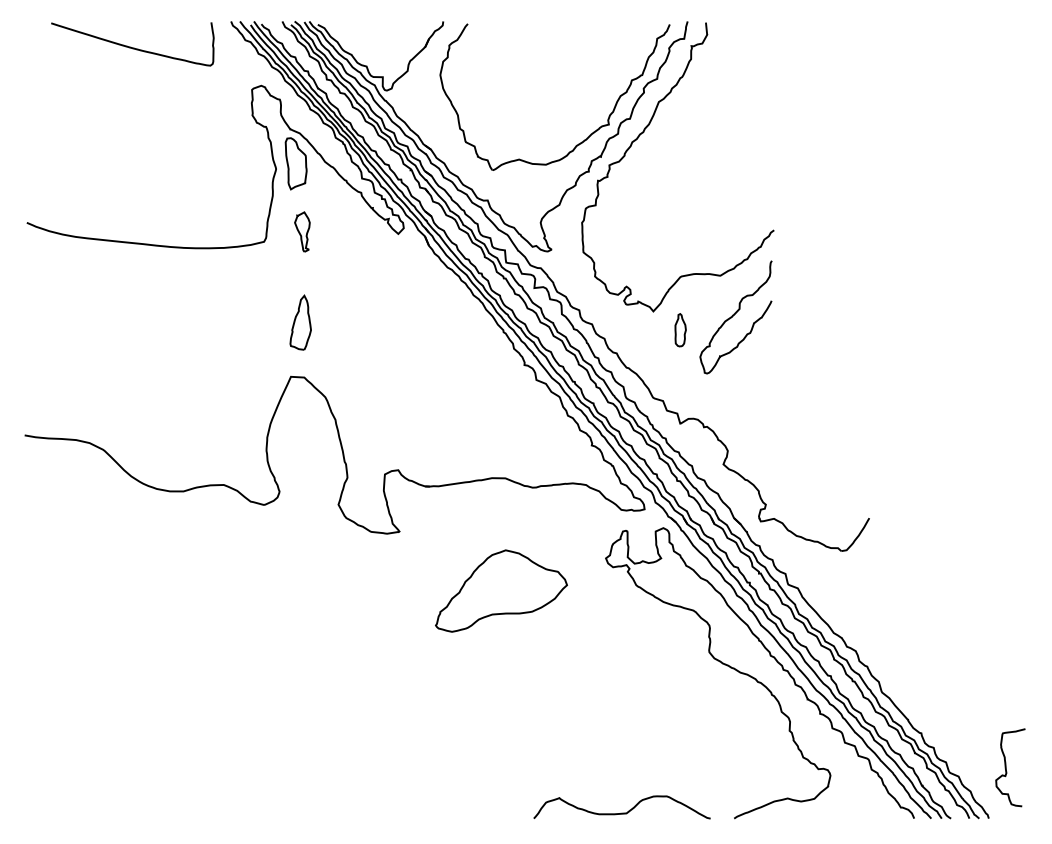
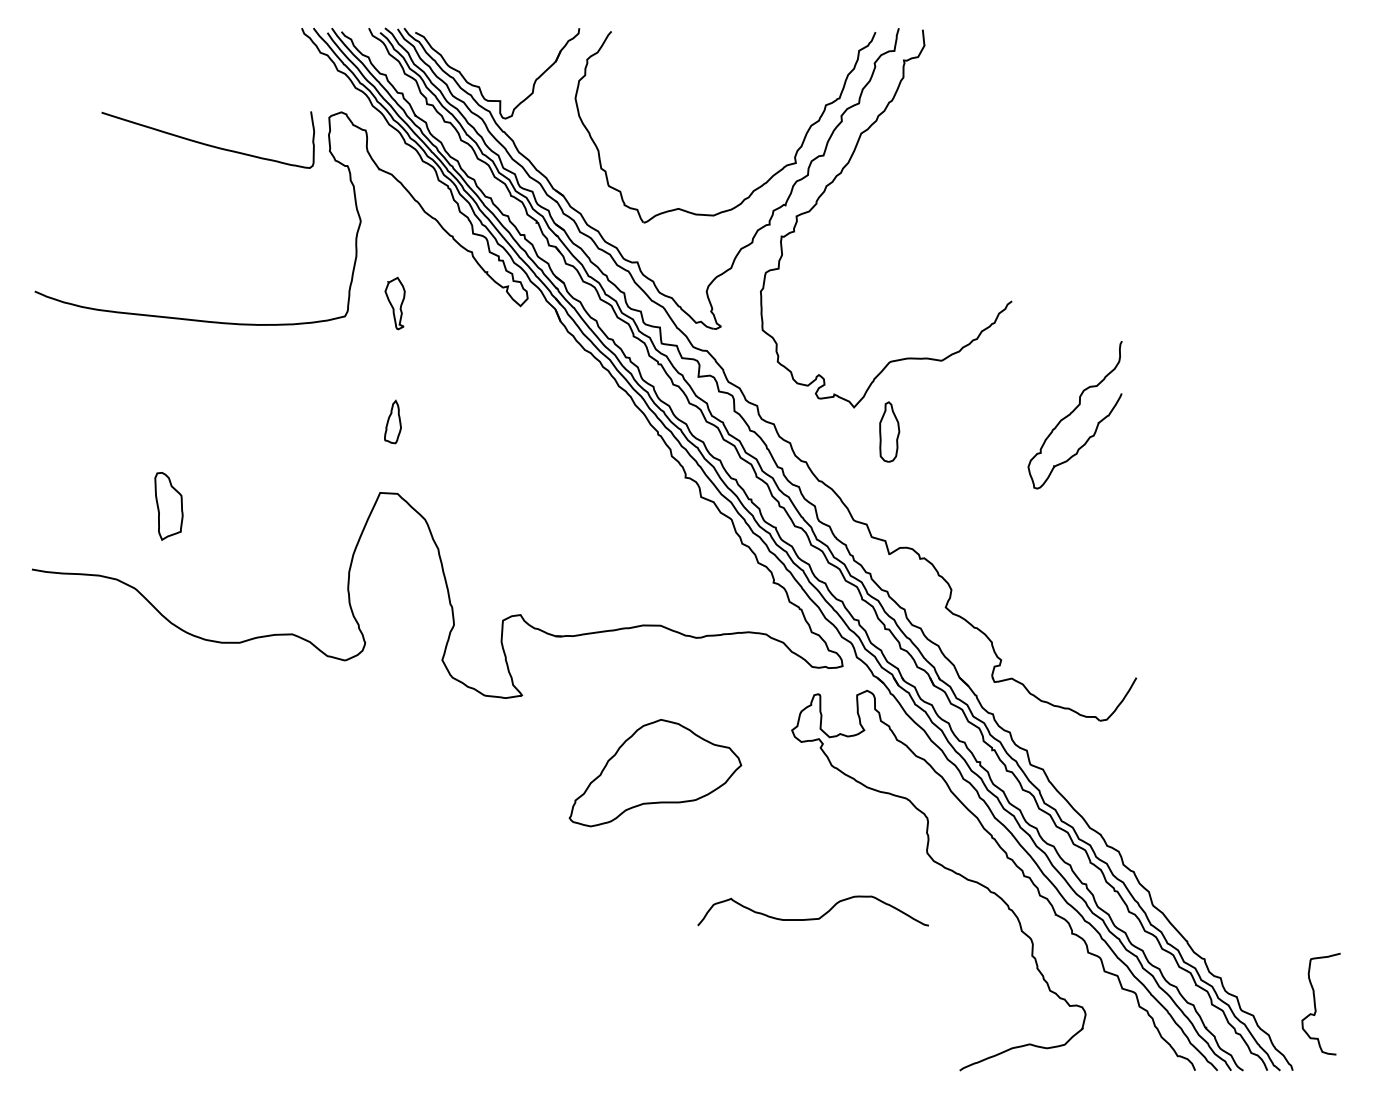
curve: (131, 46) -> (206, 143), moved
part: (295, 163) -> (168, 506), moved
curve: (733, 316) -> (1072, 413), moved
part: (300, 322) -> (392, 421), size x0.6
part: (680, 329) -> (889, 431), size x1.4
curve: (621, 813) -> (812, 918), moved

